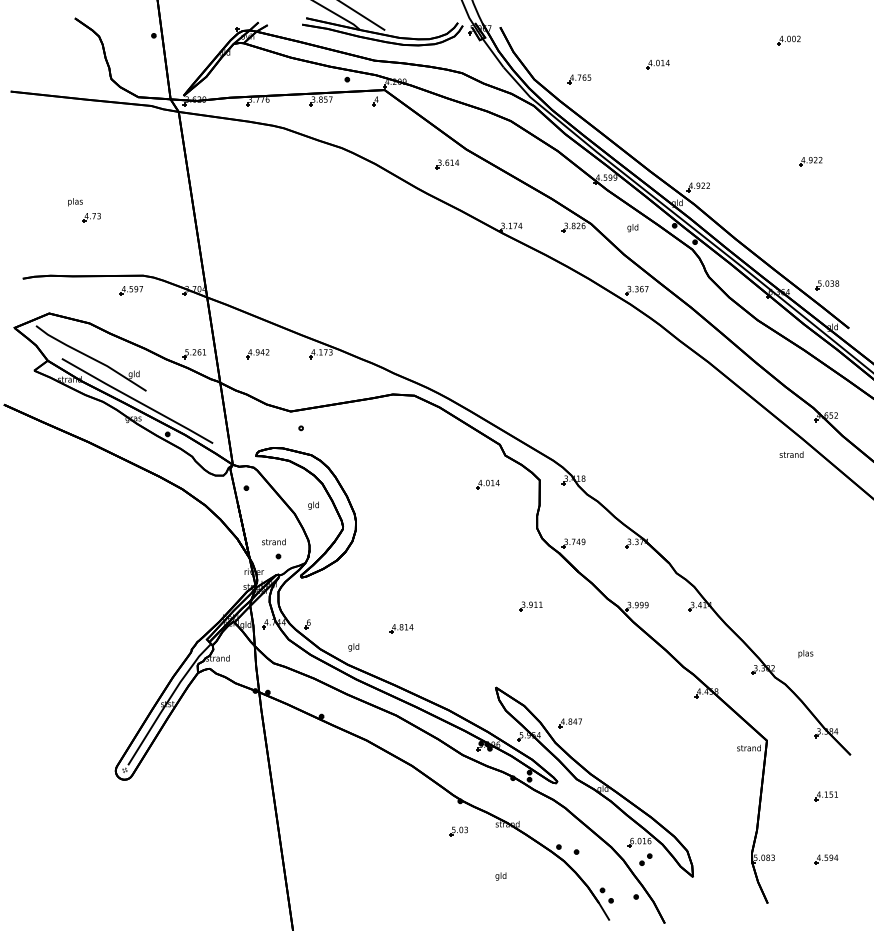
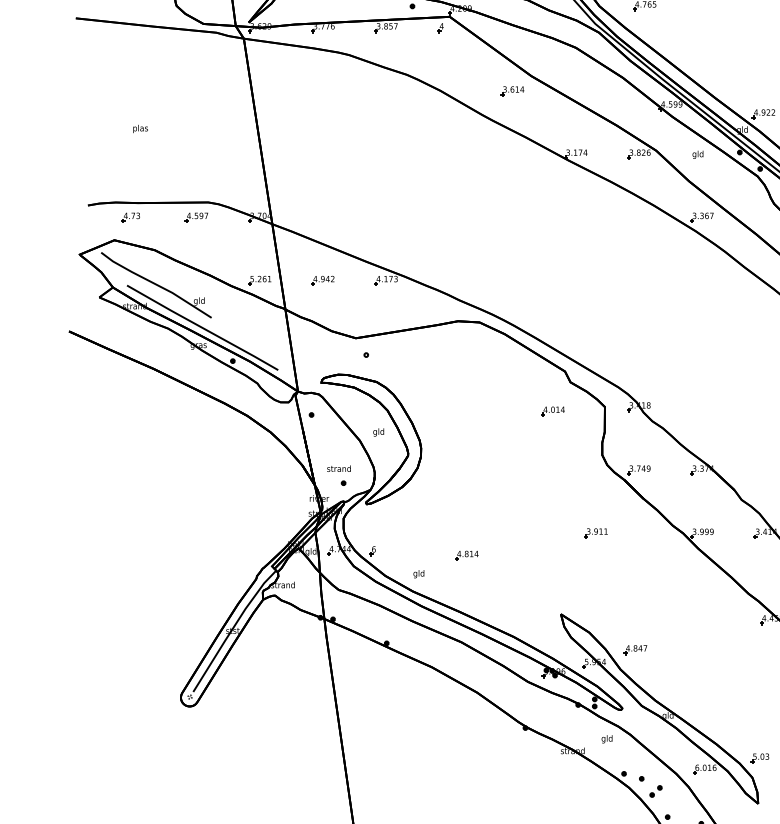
part: (91, 217) -> (130, 217), moved
part: (458, 831) -> (759, 758), moved
part: (645, 859) -> (655, 791), moved
text: (500, 876) -> (606, 739), moved

